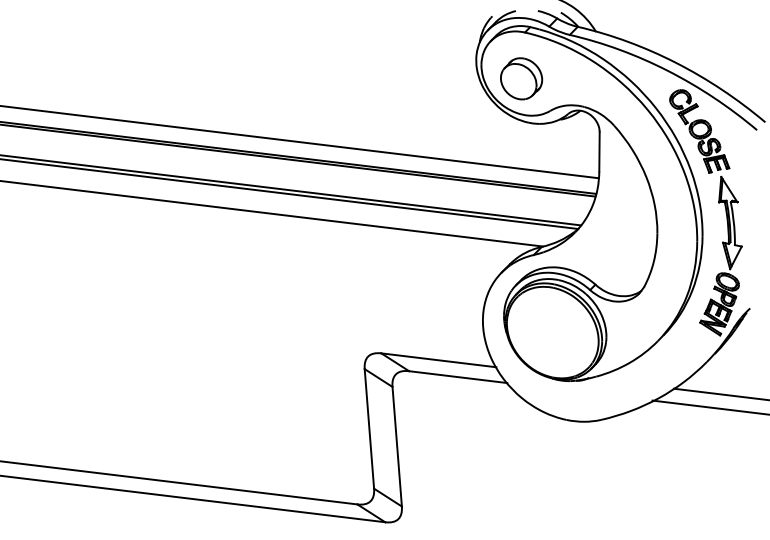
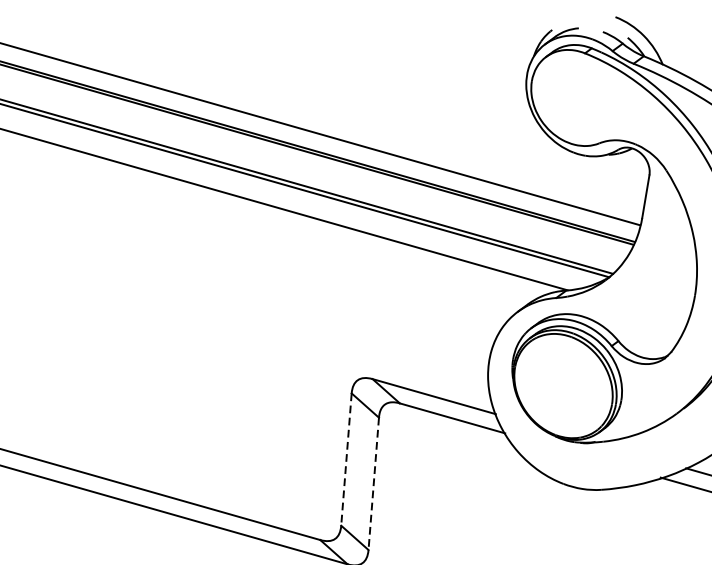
part: (521, 78) -> (573, 102), removed
line: (369, 428) -> (346, 459), solid -> dashed
line: (397, 446) -> (374, 483), solid -> dashed

